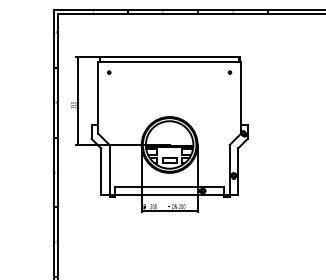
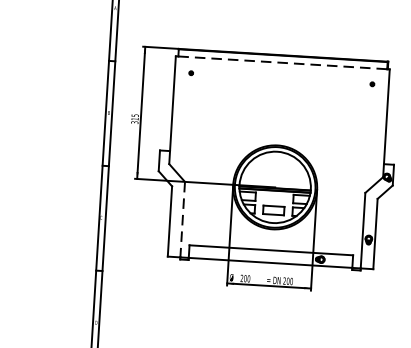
line: (169, 61) -> (282, 62), solid -> dashed
line: (109, 170) -> (182, 220), solid -> dashed

